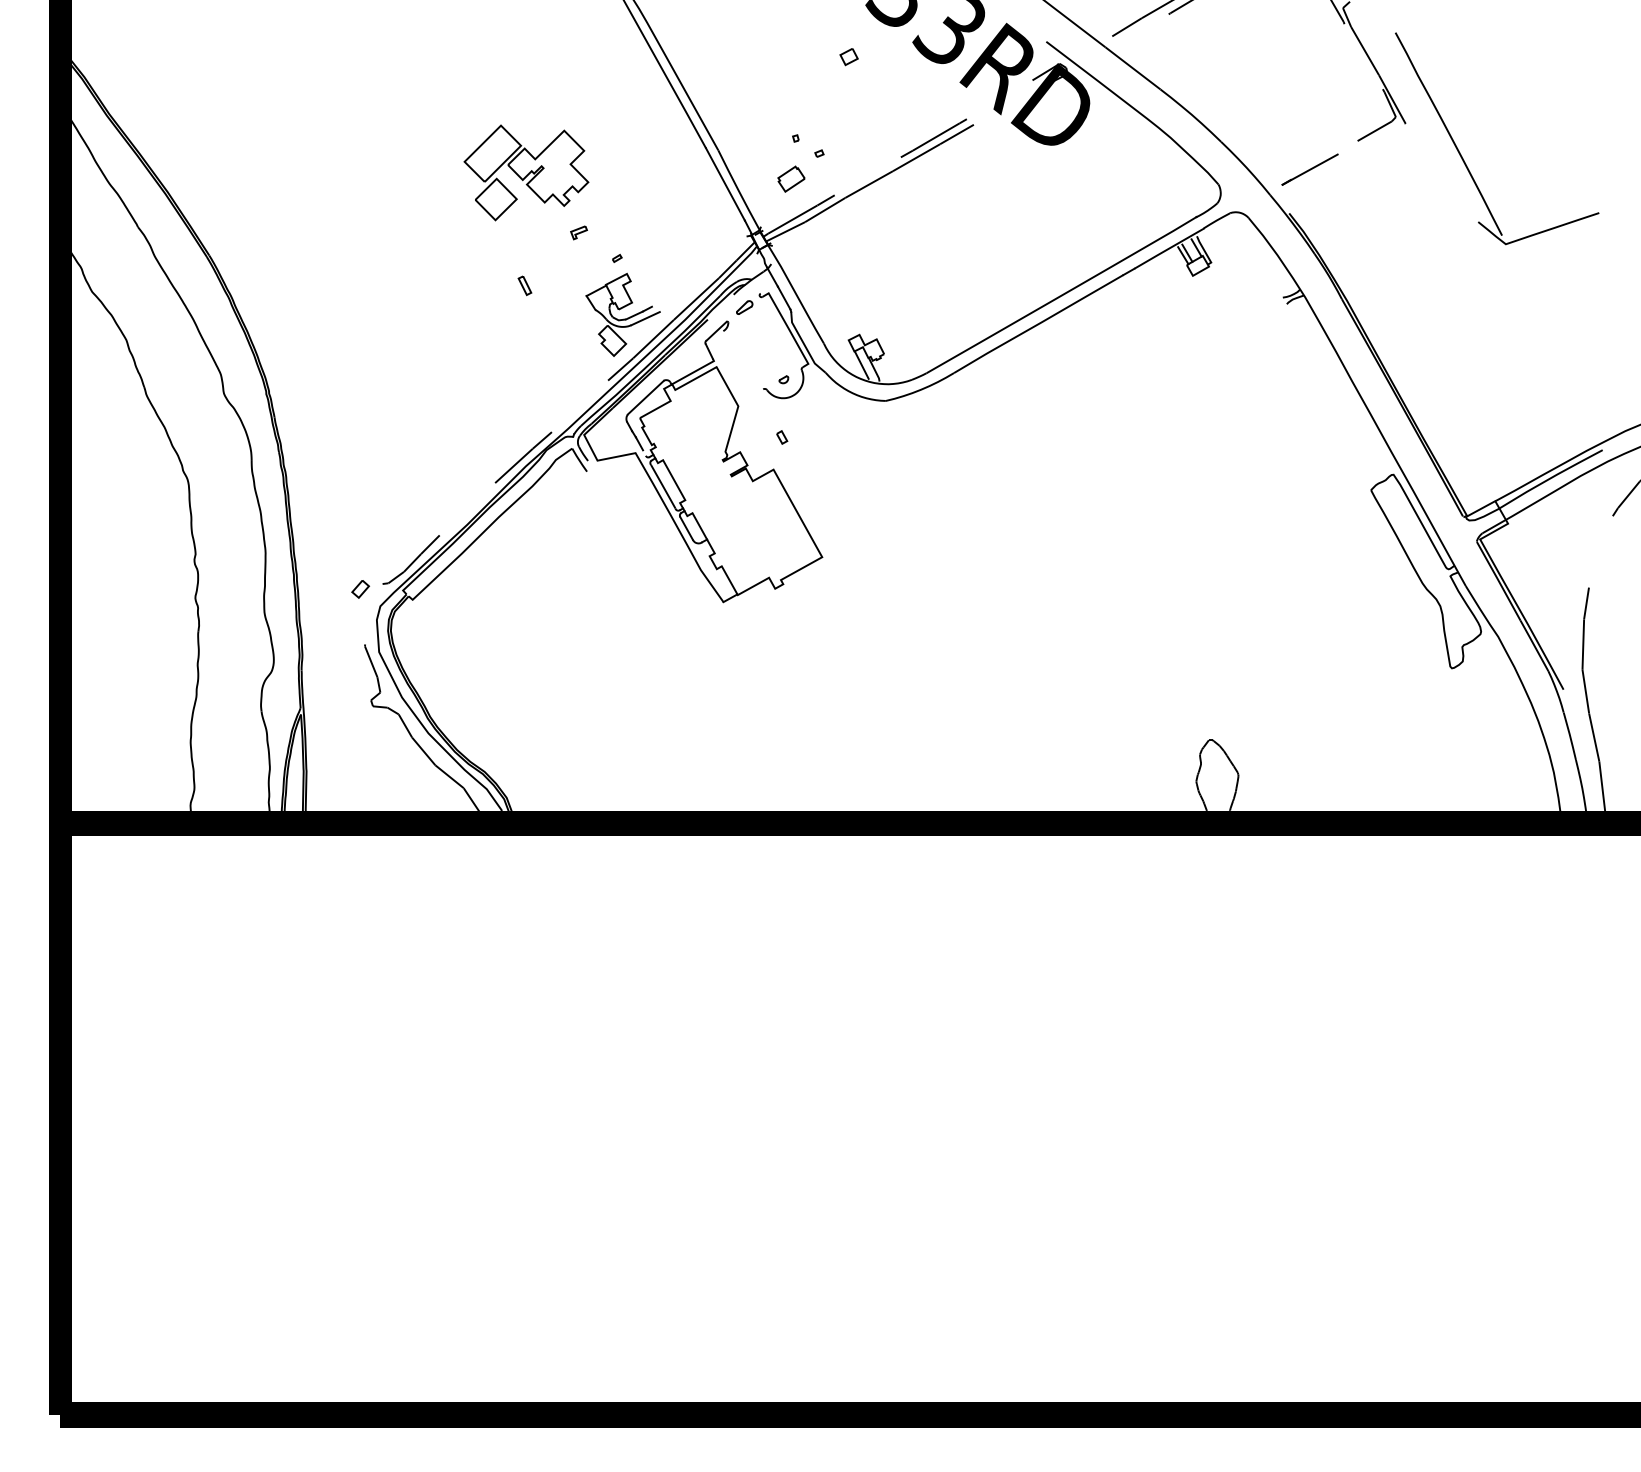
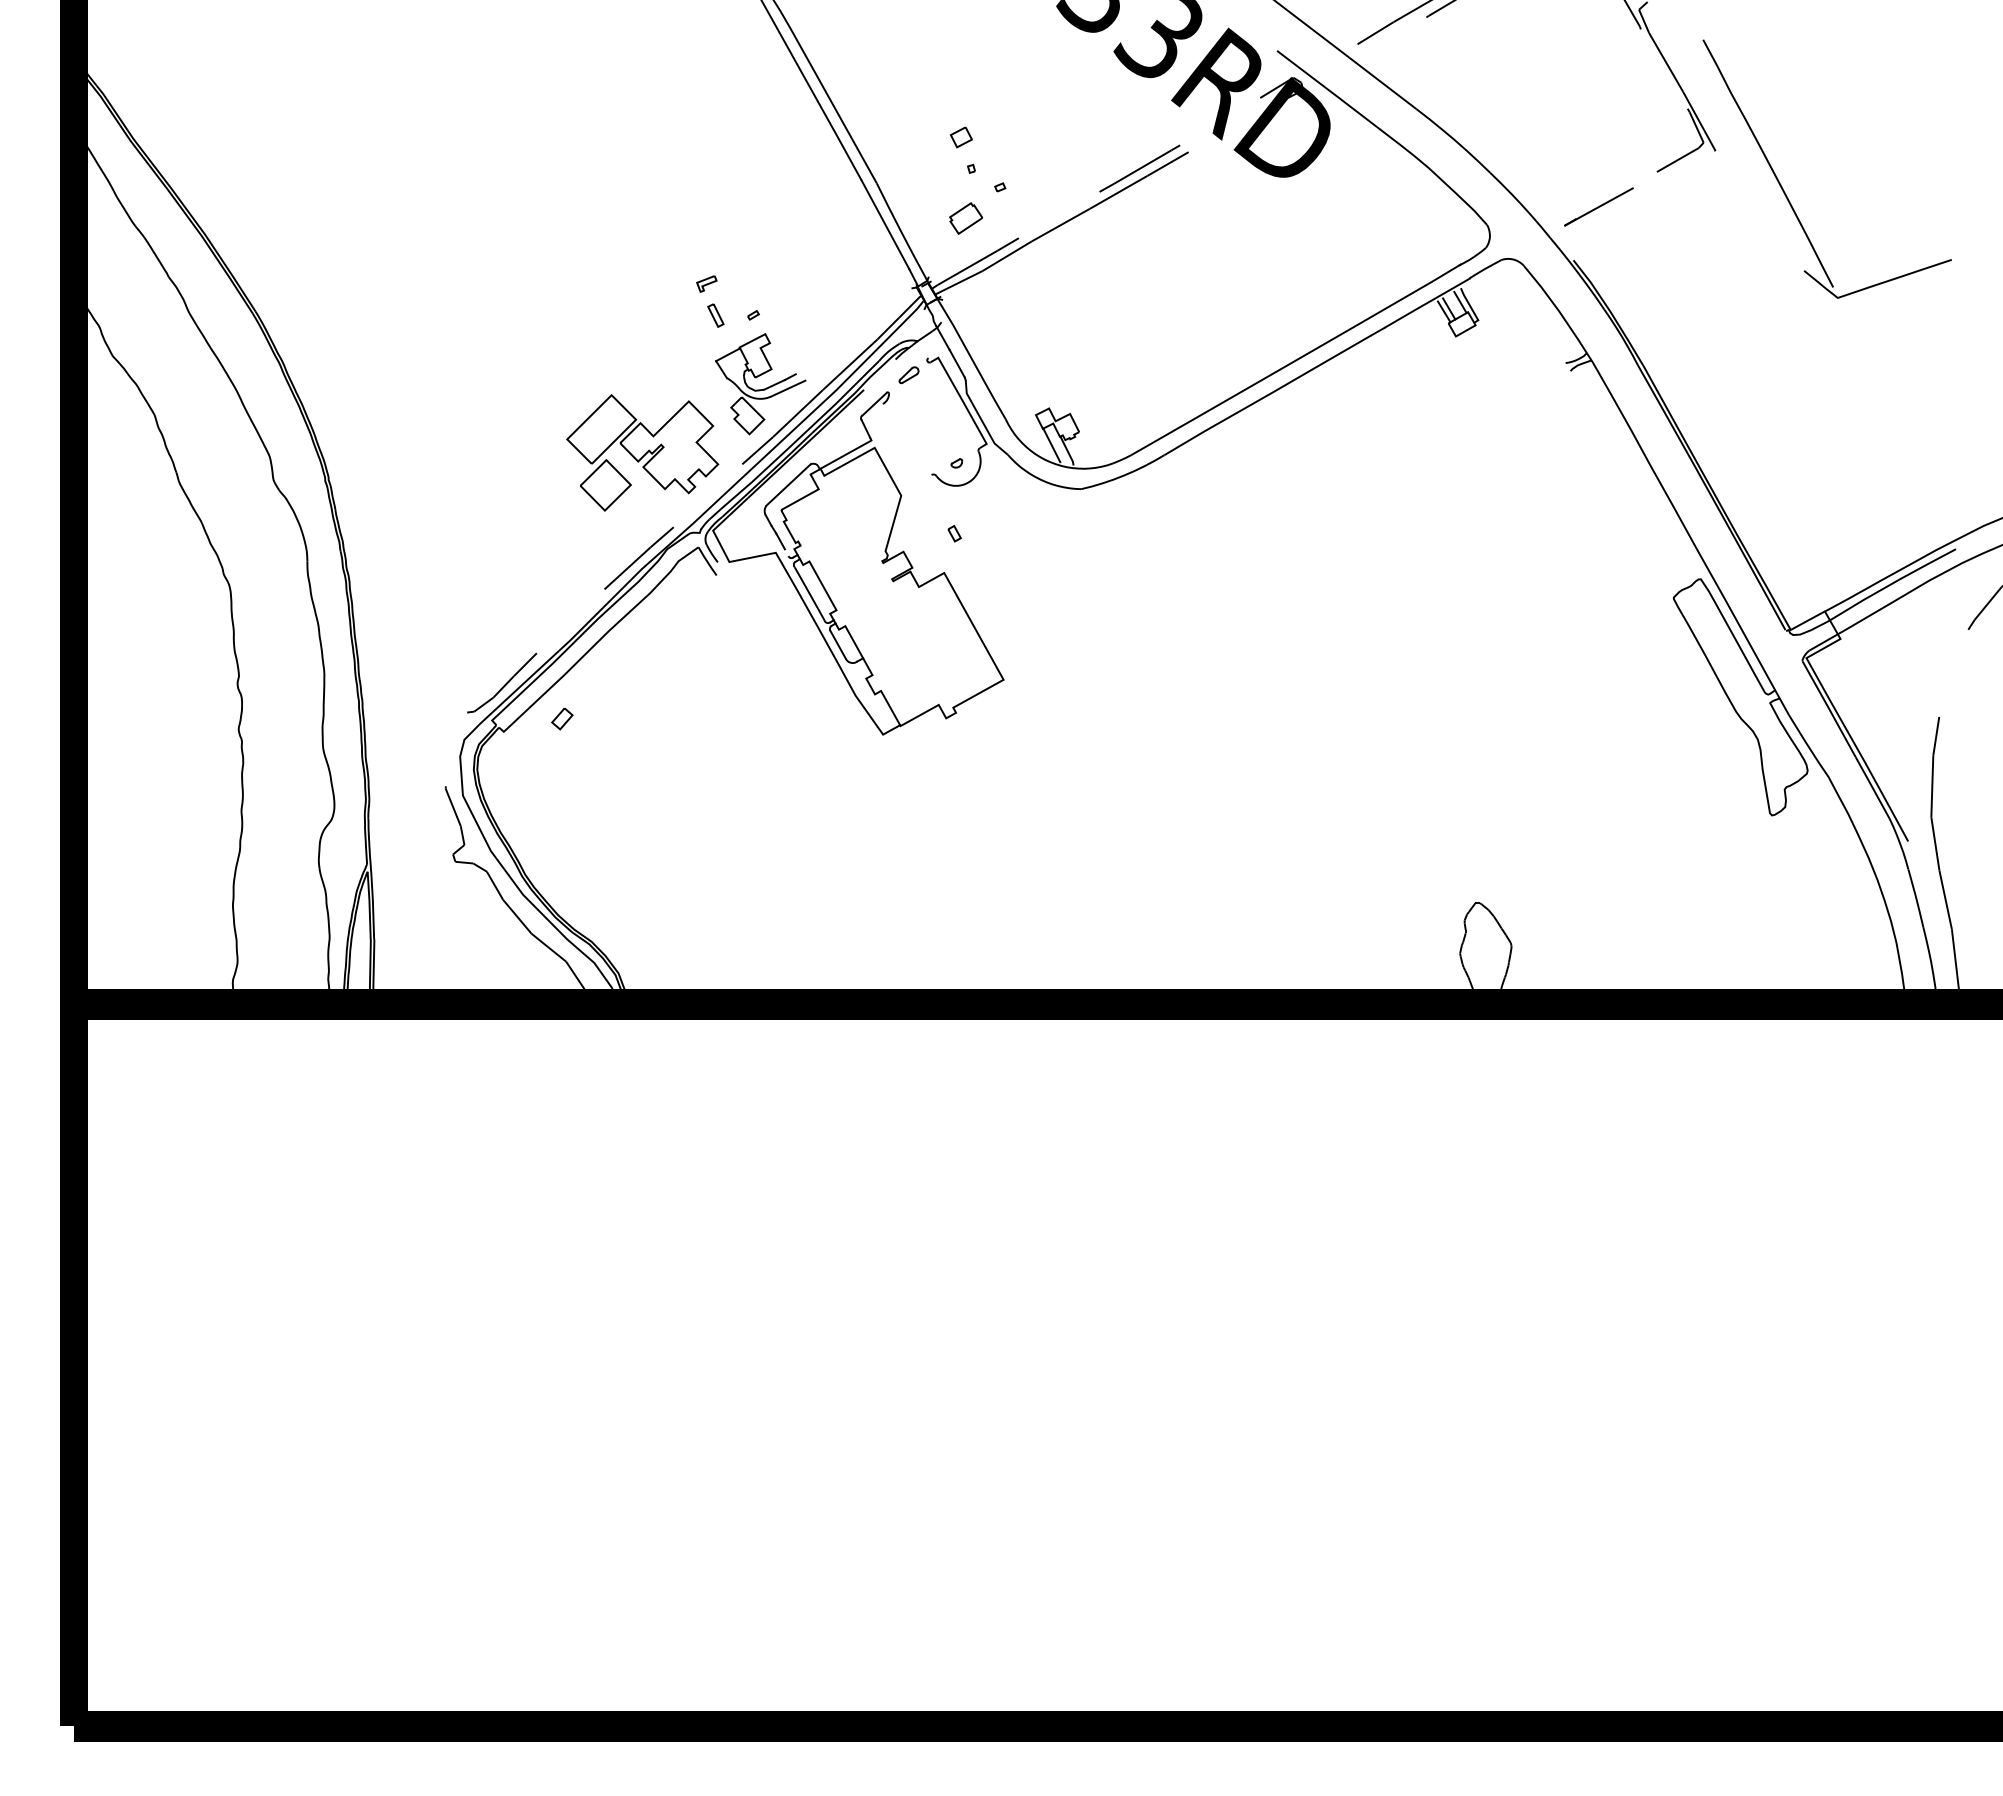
part: (848, 57) -> (960, 137), moved
part: (526, 172) -> (642, 452), moved
part: (524, 285) -> (715, 315), moved
part: (360, 588) -> (562, 718), moved

